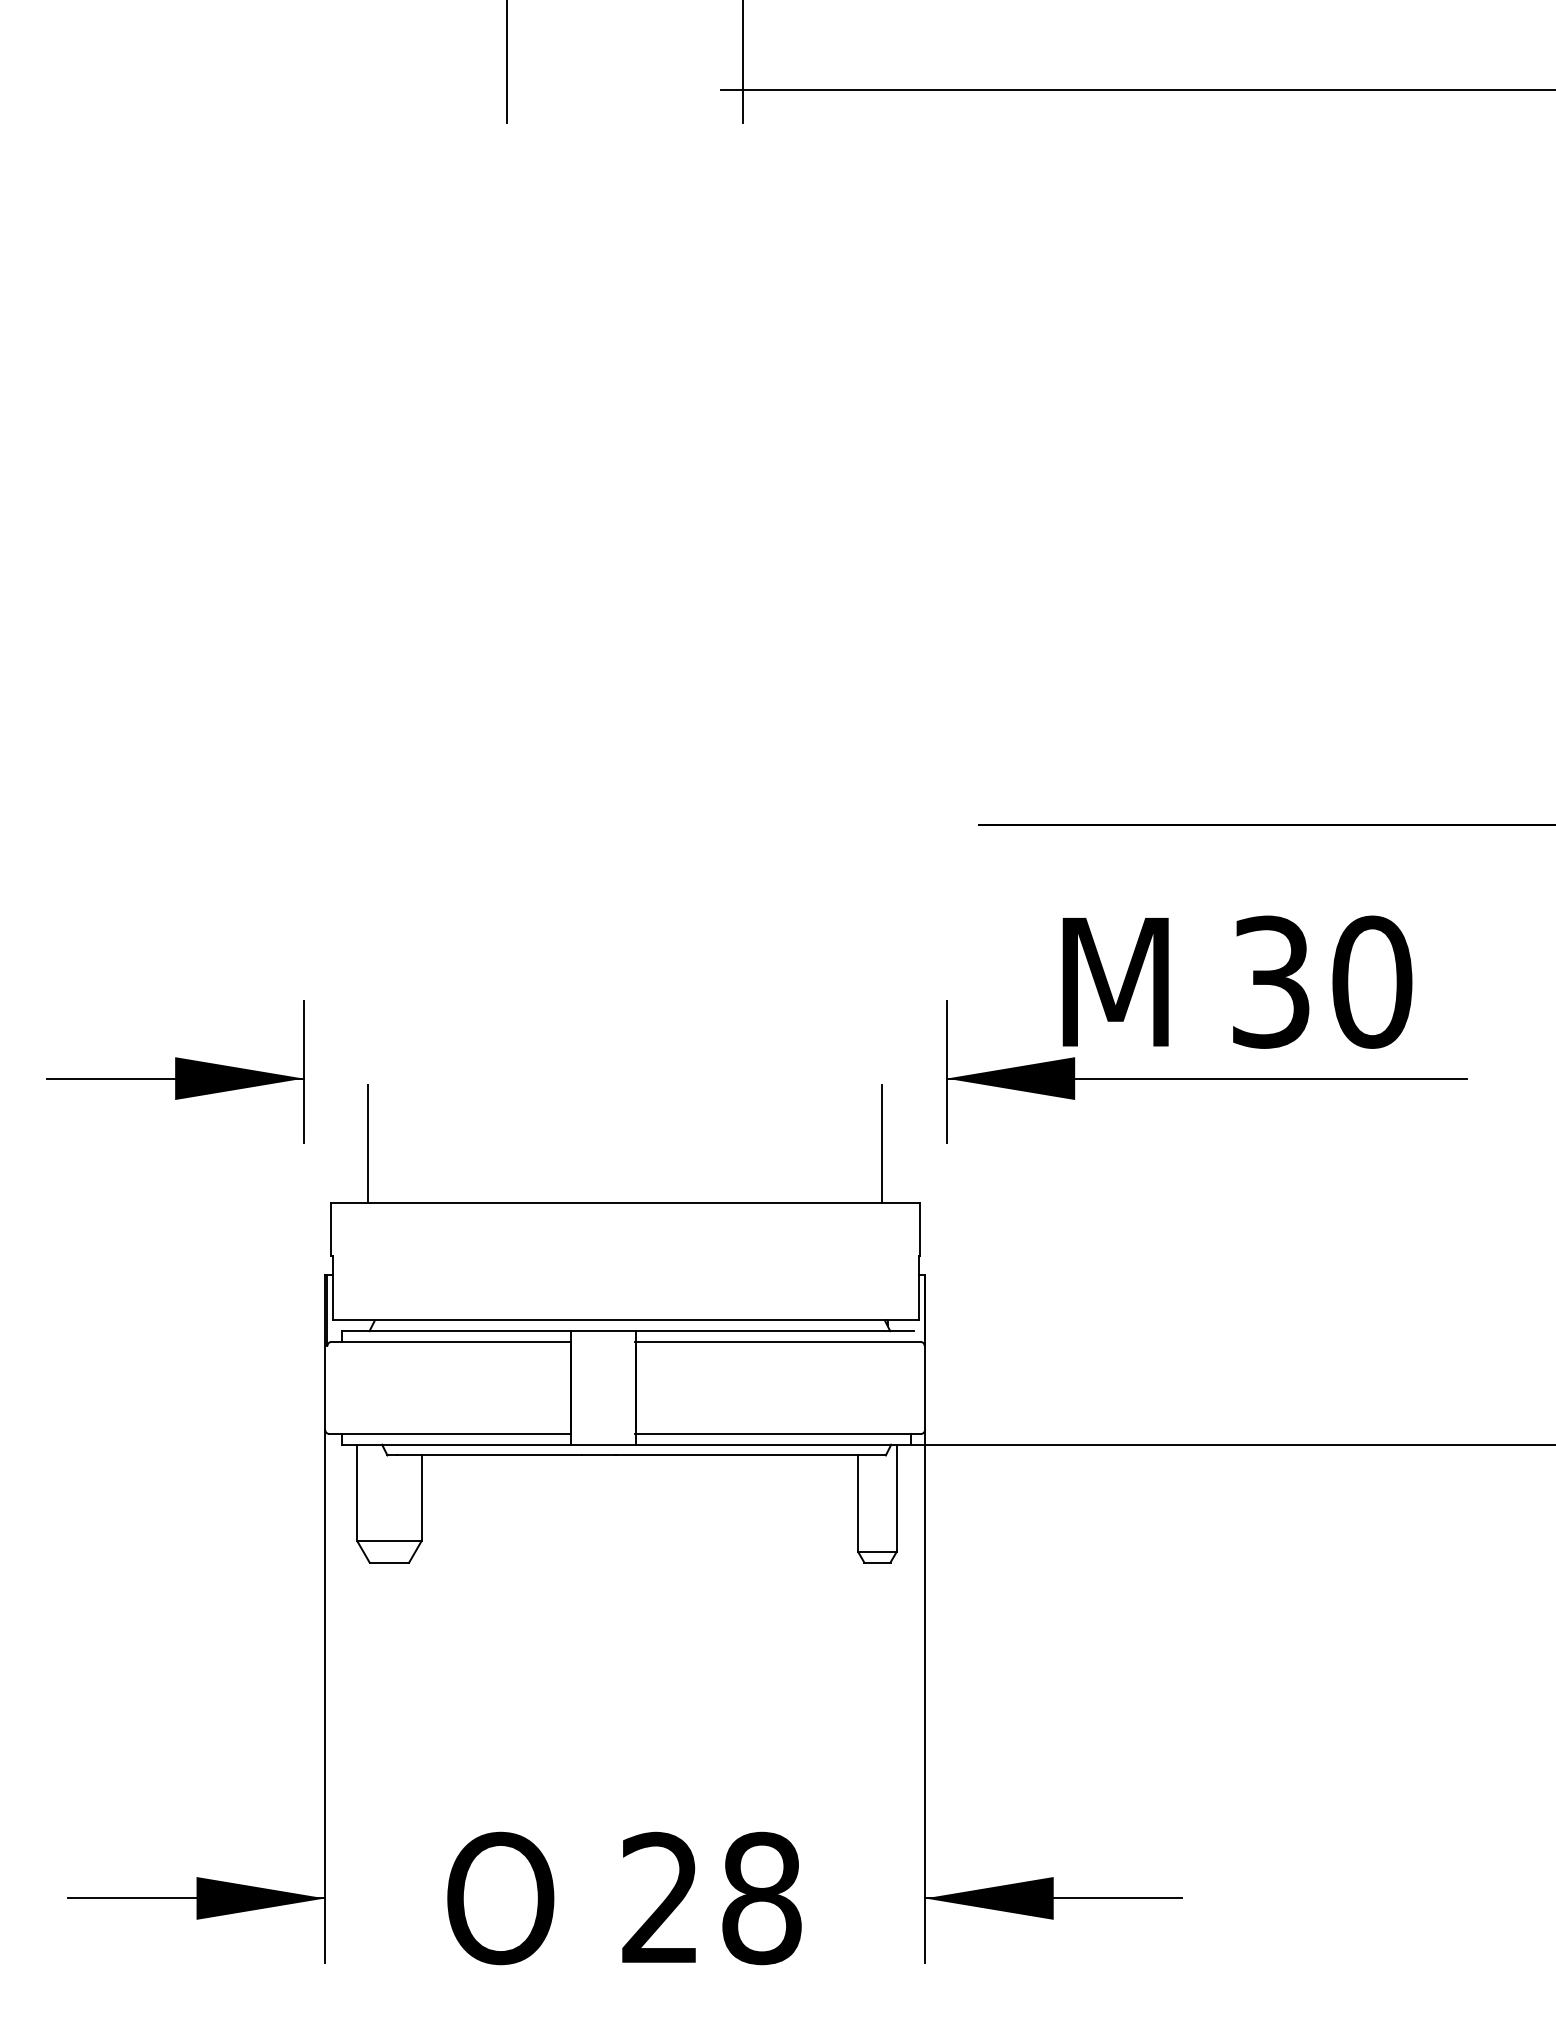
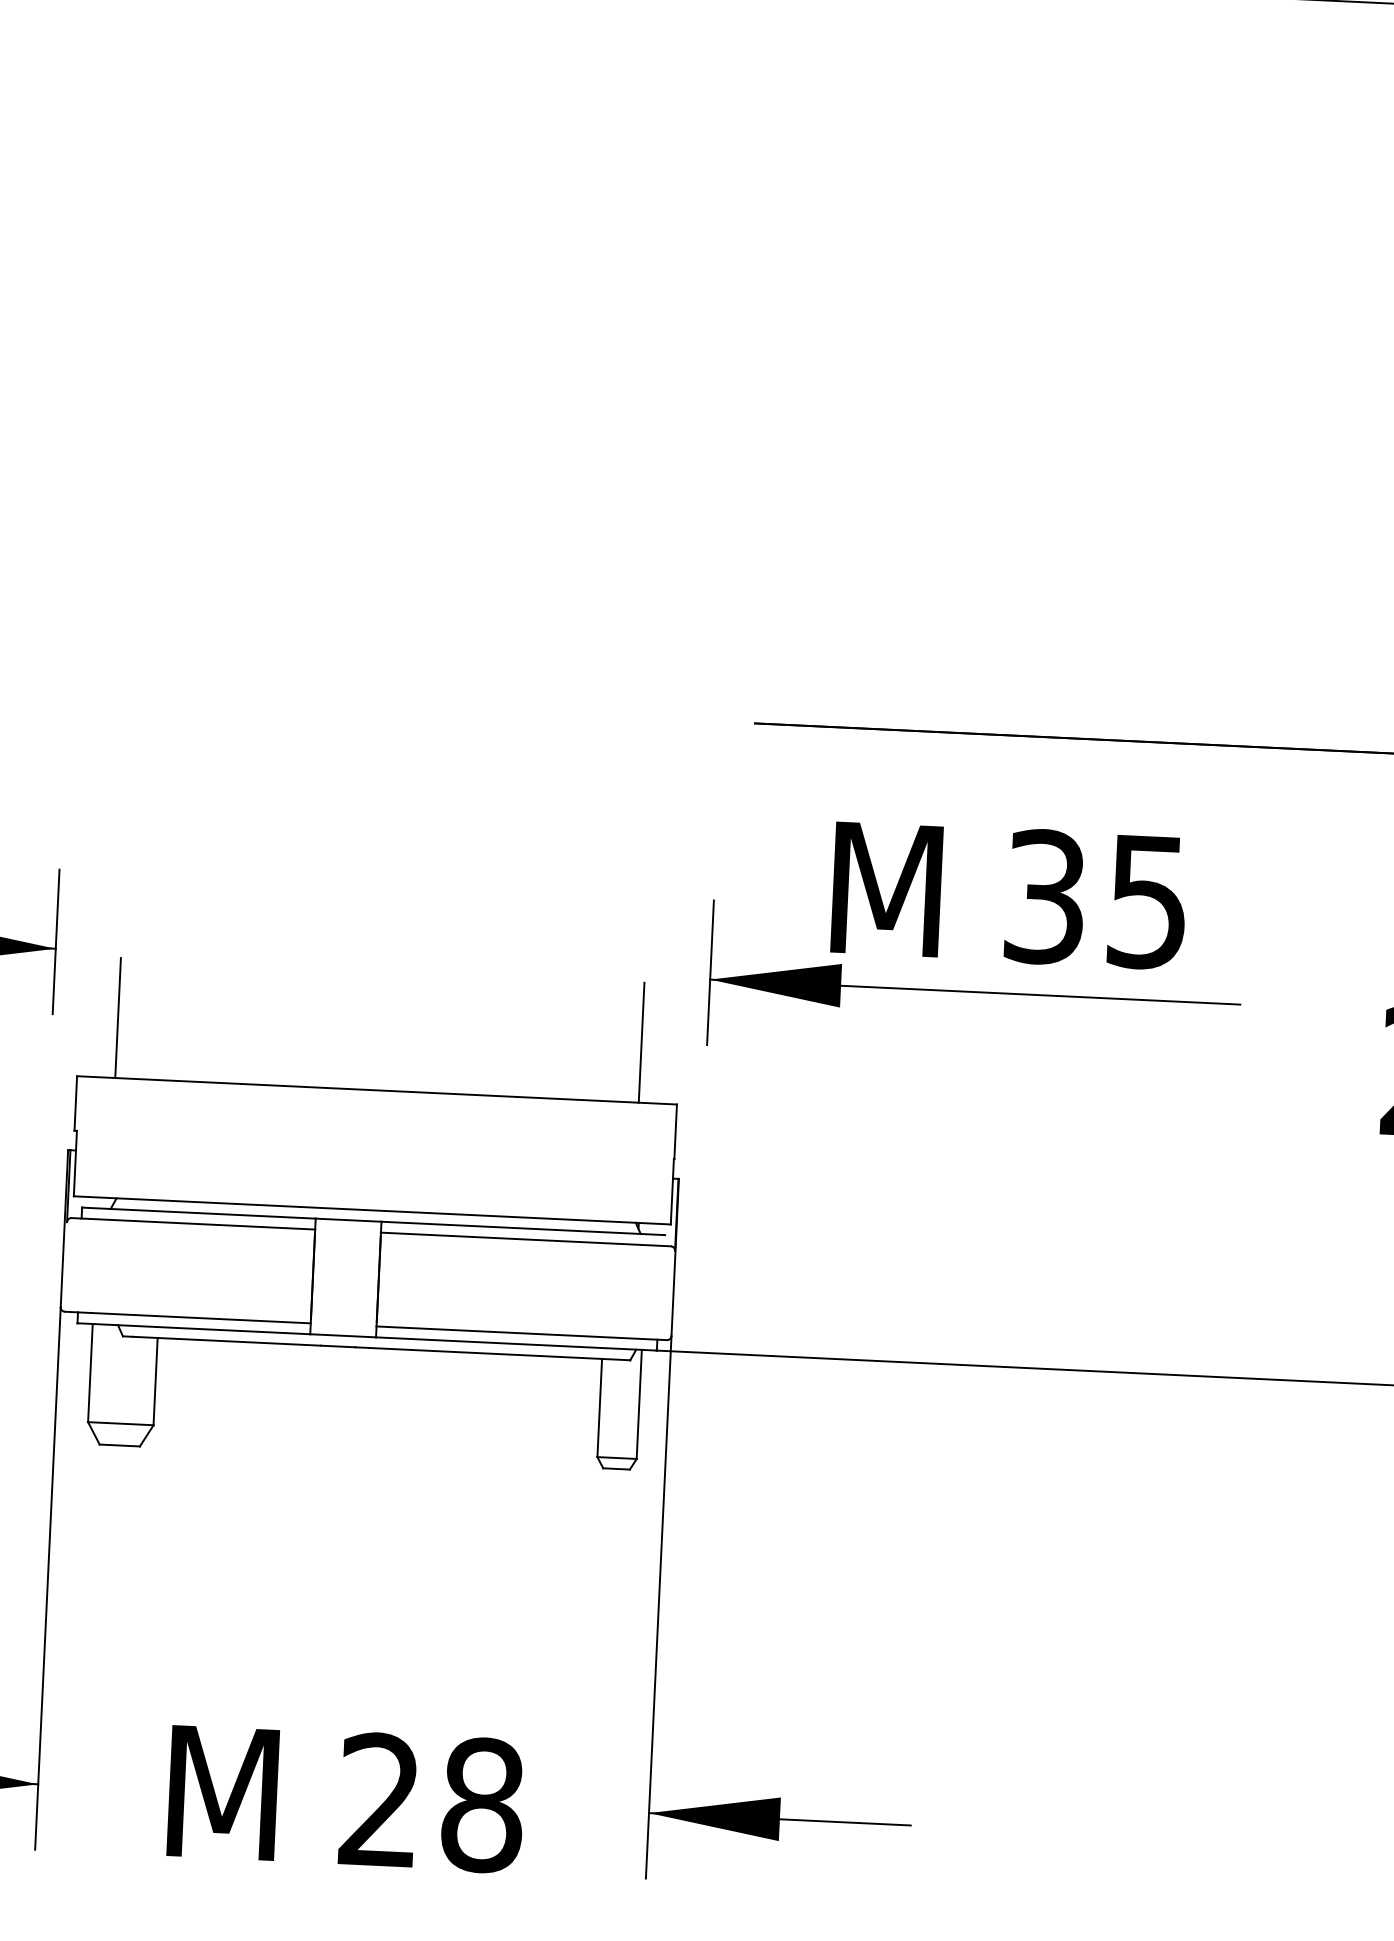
text: (1372, 981) -> (1148, 901), 30 -> 35
text: (503, 1898) -> (219, 1792), O -> M

